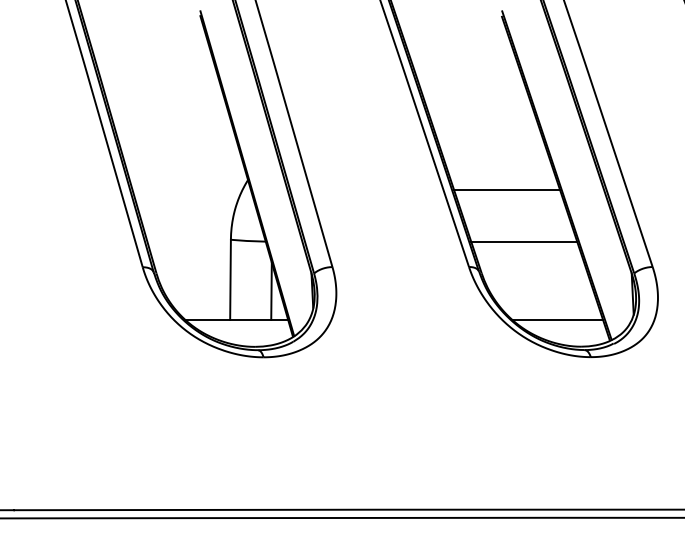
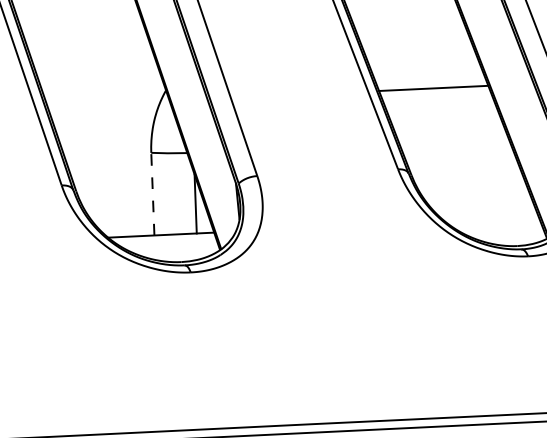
line: (524, 241) -> (454, 140), removed
line: (230, 279) -> (152, 193), solid -> dashed
line: (557, 319) -> (491, 219), removed

